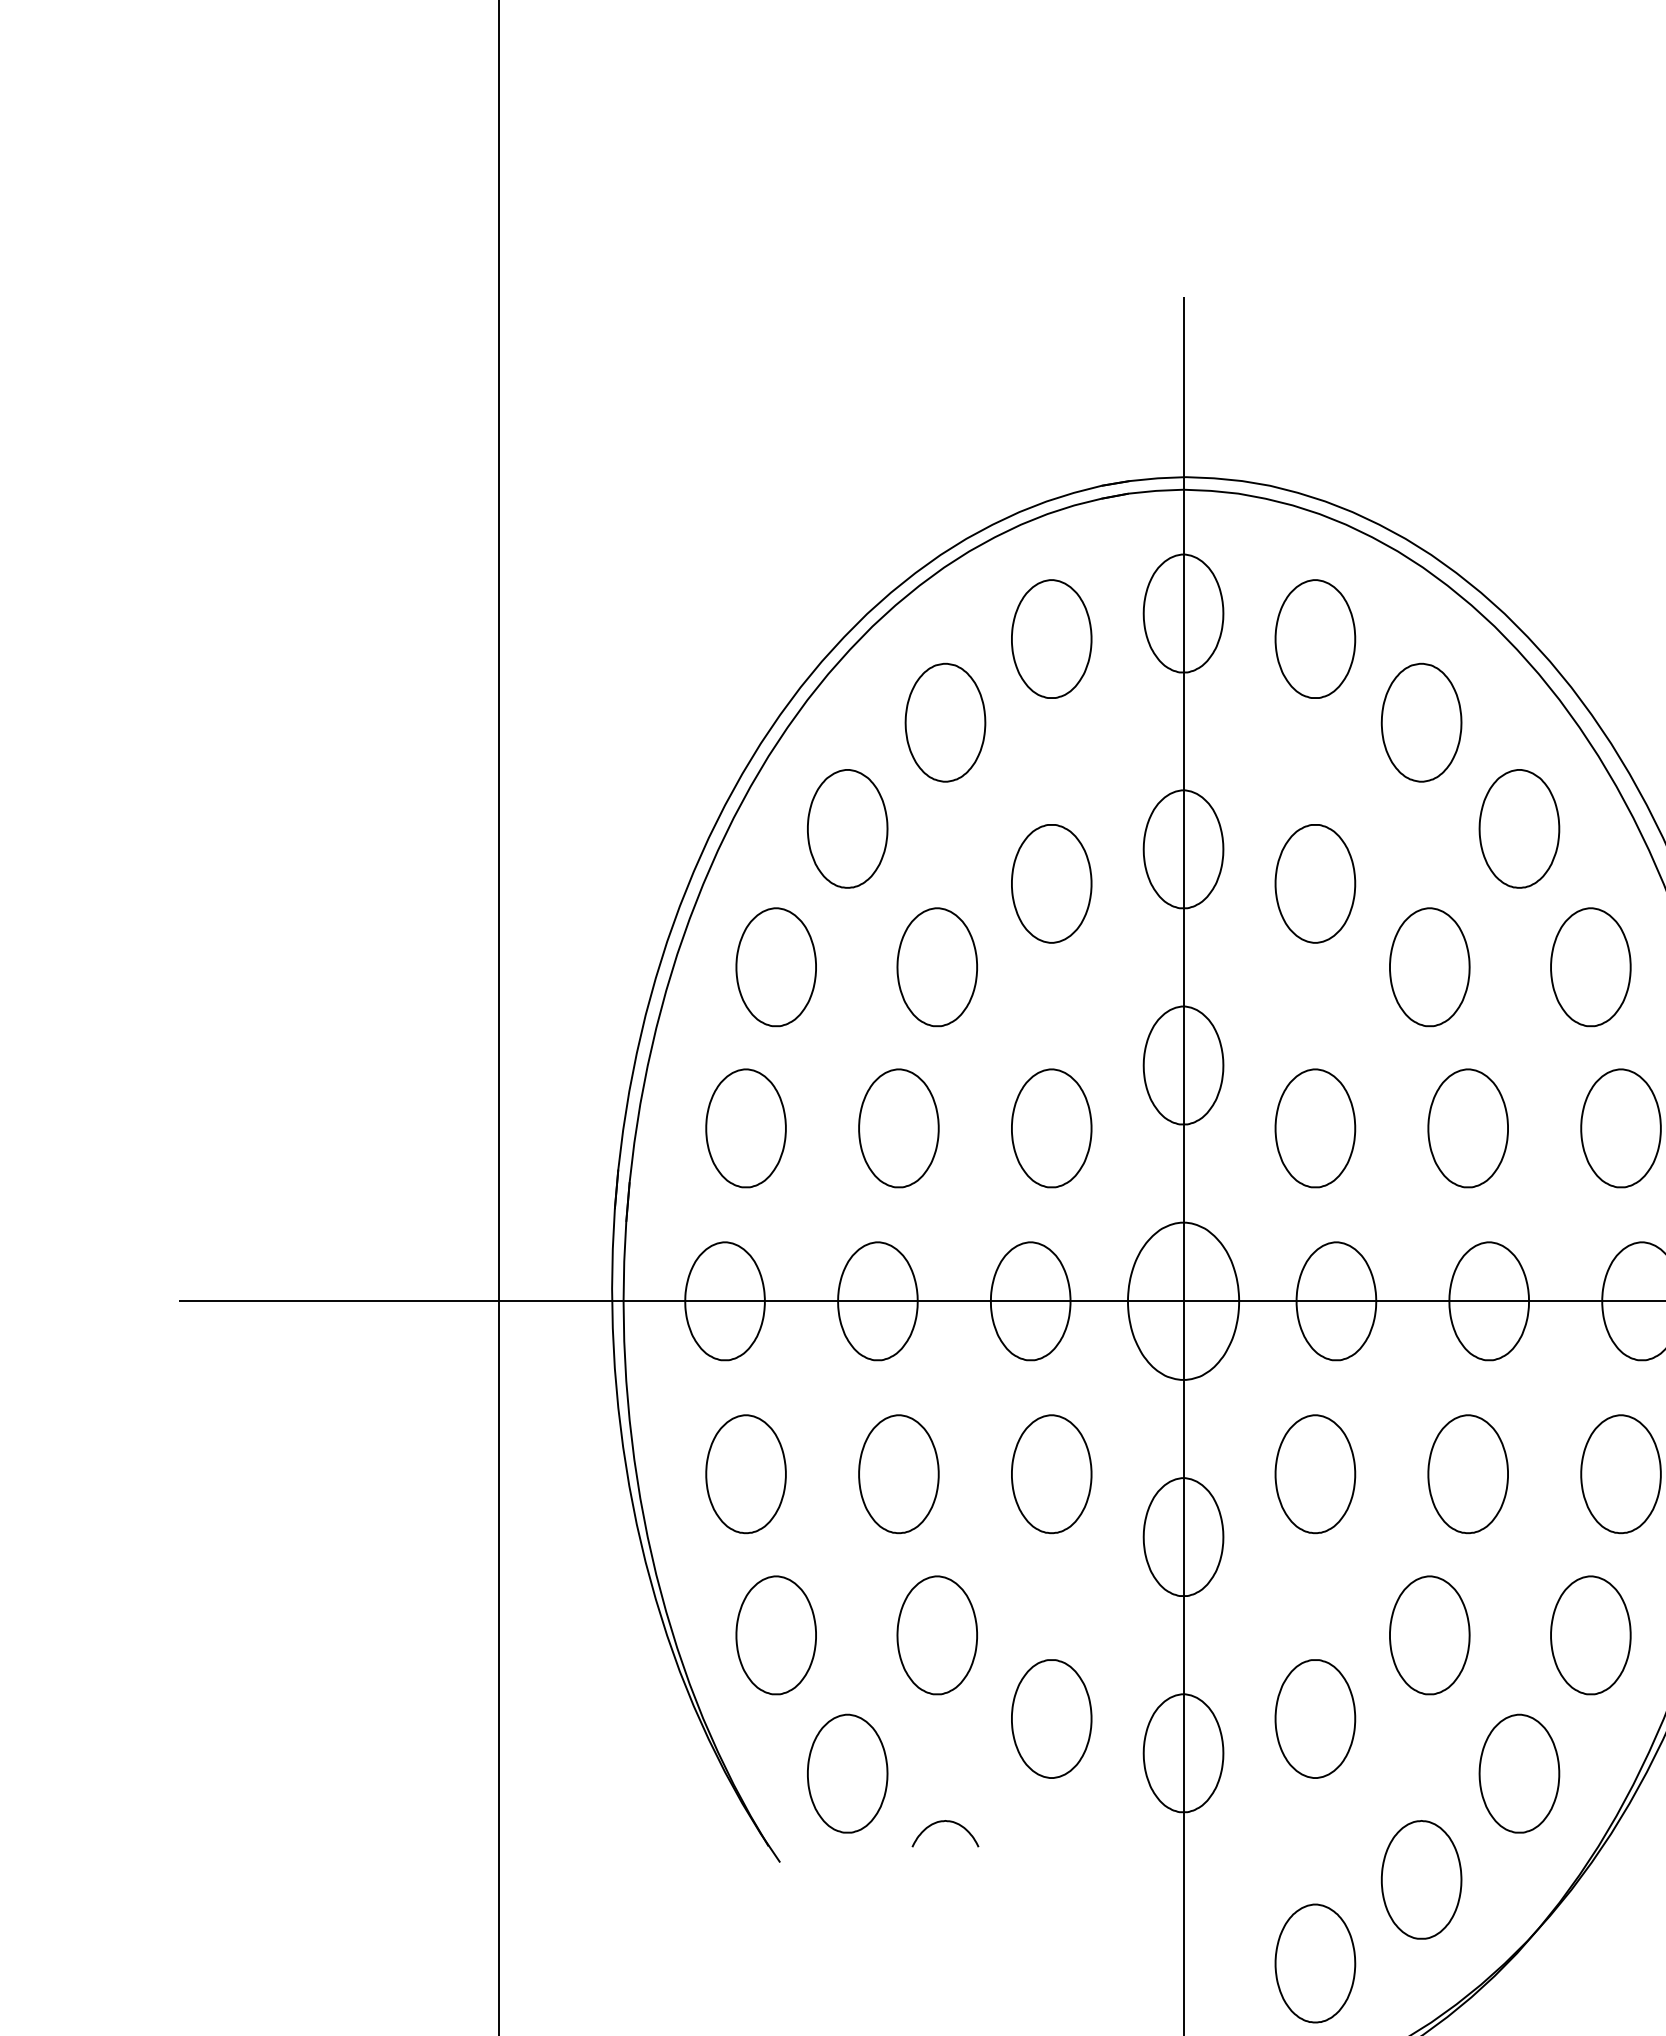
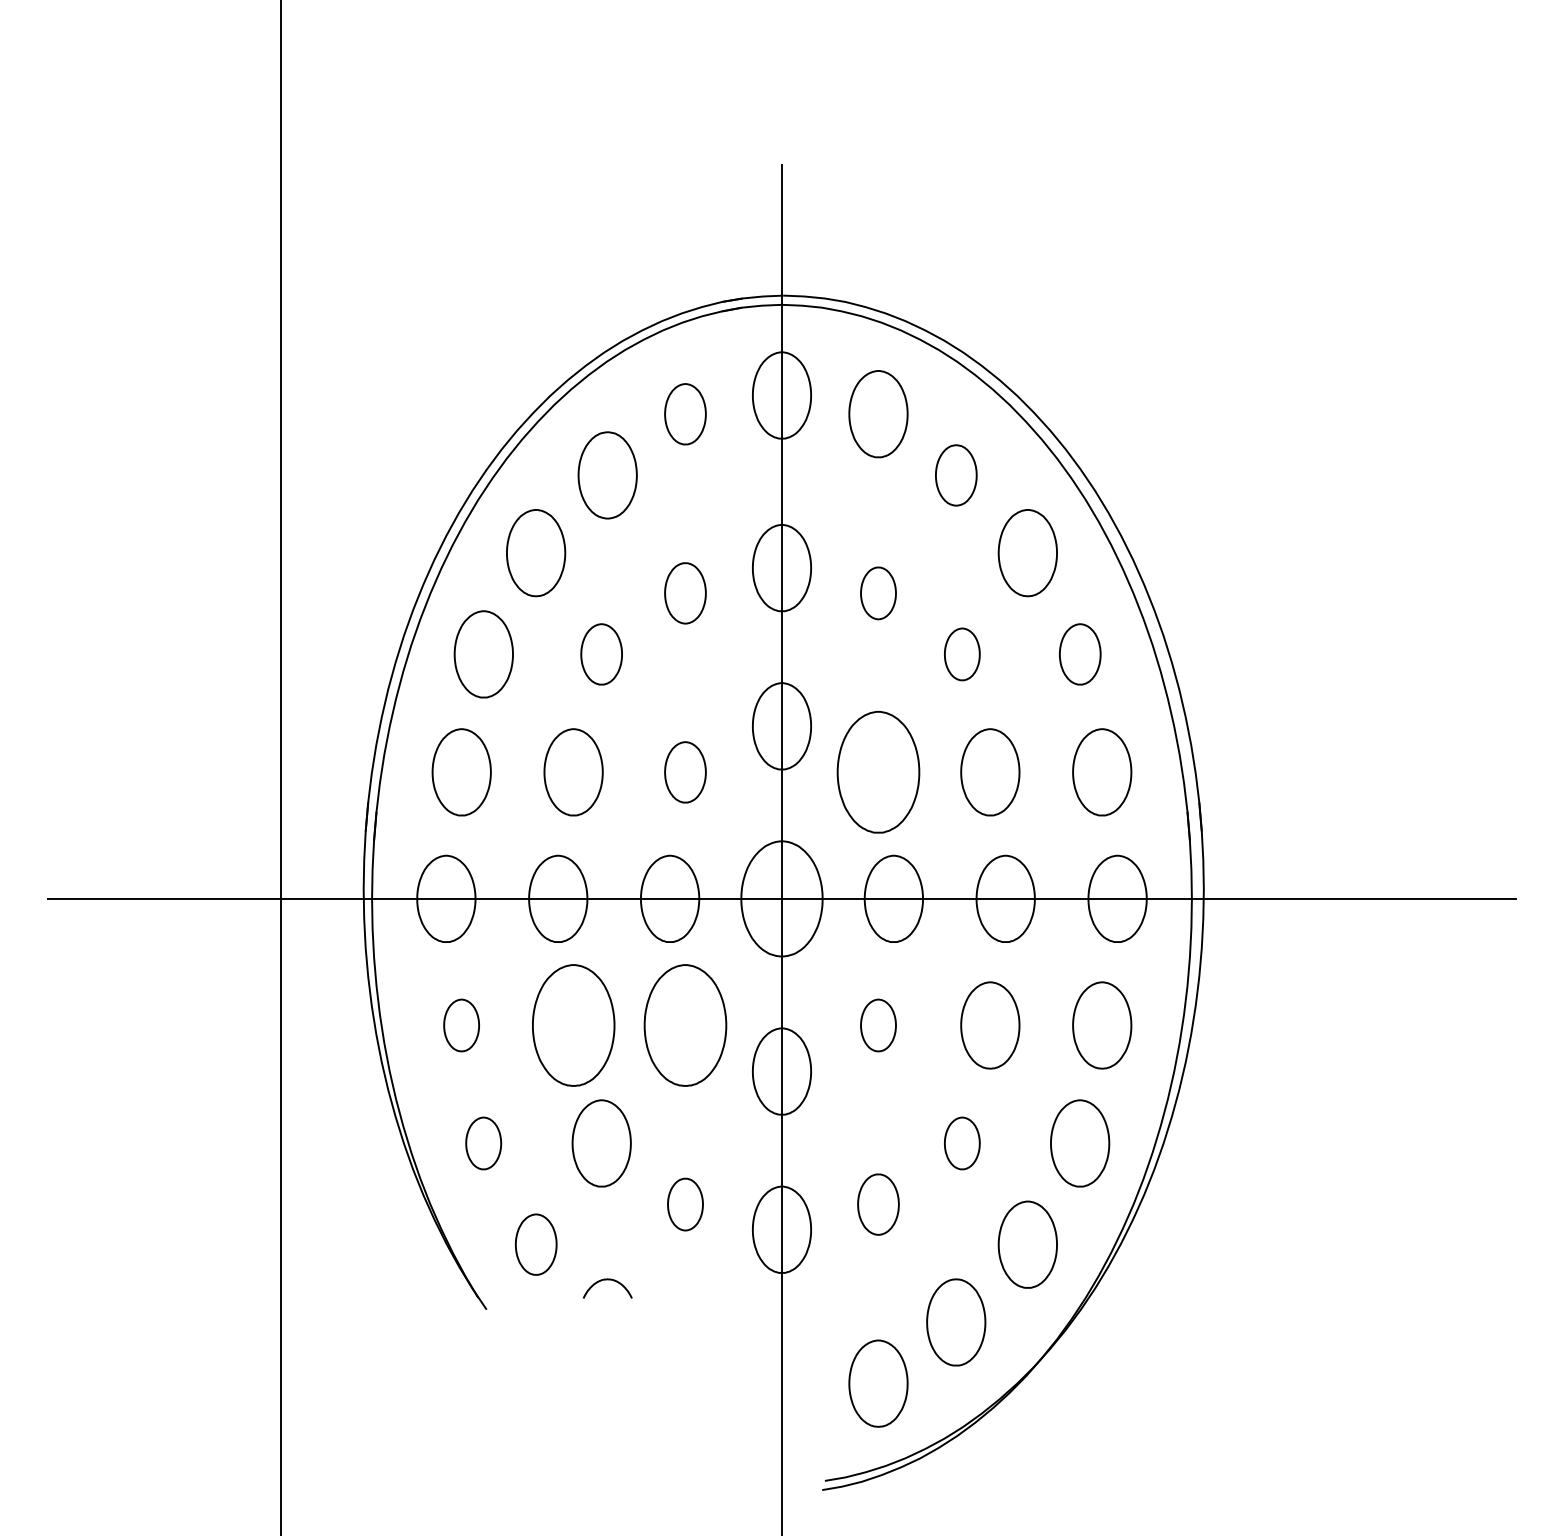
part: (1051, 639) -> (685, 414), size x0.7
part: (1421, 722) -> (956, 475), size x0.7
part: (1051, 884) -> (685, 593), size x0.7
part: (1315, 884) -> (878, 593), size x0.6
part: (936, 967) -> (601, 654), size x0.7
part: (1430, 967) -> (962, 654), size x0.6
part: (1591, 967) -> (1080, 654), size x0.7
part: (1051, 1128) -> (685, 772), size x0.7
part: (1315, 1128) -> (878, 772), size x1.4
part: (745, 1474) -> (461, 1025), size x0.6
part: (898, 1474) -> (573, 1025), size x1.4
part: (1051, 1474) -> (685, 1025), size x1.4
part: (1315, 1474) -> (878, 1025), size x0.6
part: (775, 1635) -> (483, 1143), size x0.6
part: (1430, 1635) -> (962, 1143), size x0.6
part: (1051, 1718) -> (685, 1204), size x0.6
part: (1315, 1718) -> (878, 1204), size x0.7
part: (848, 1773) -> (536, 1244), size x0.7

